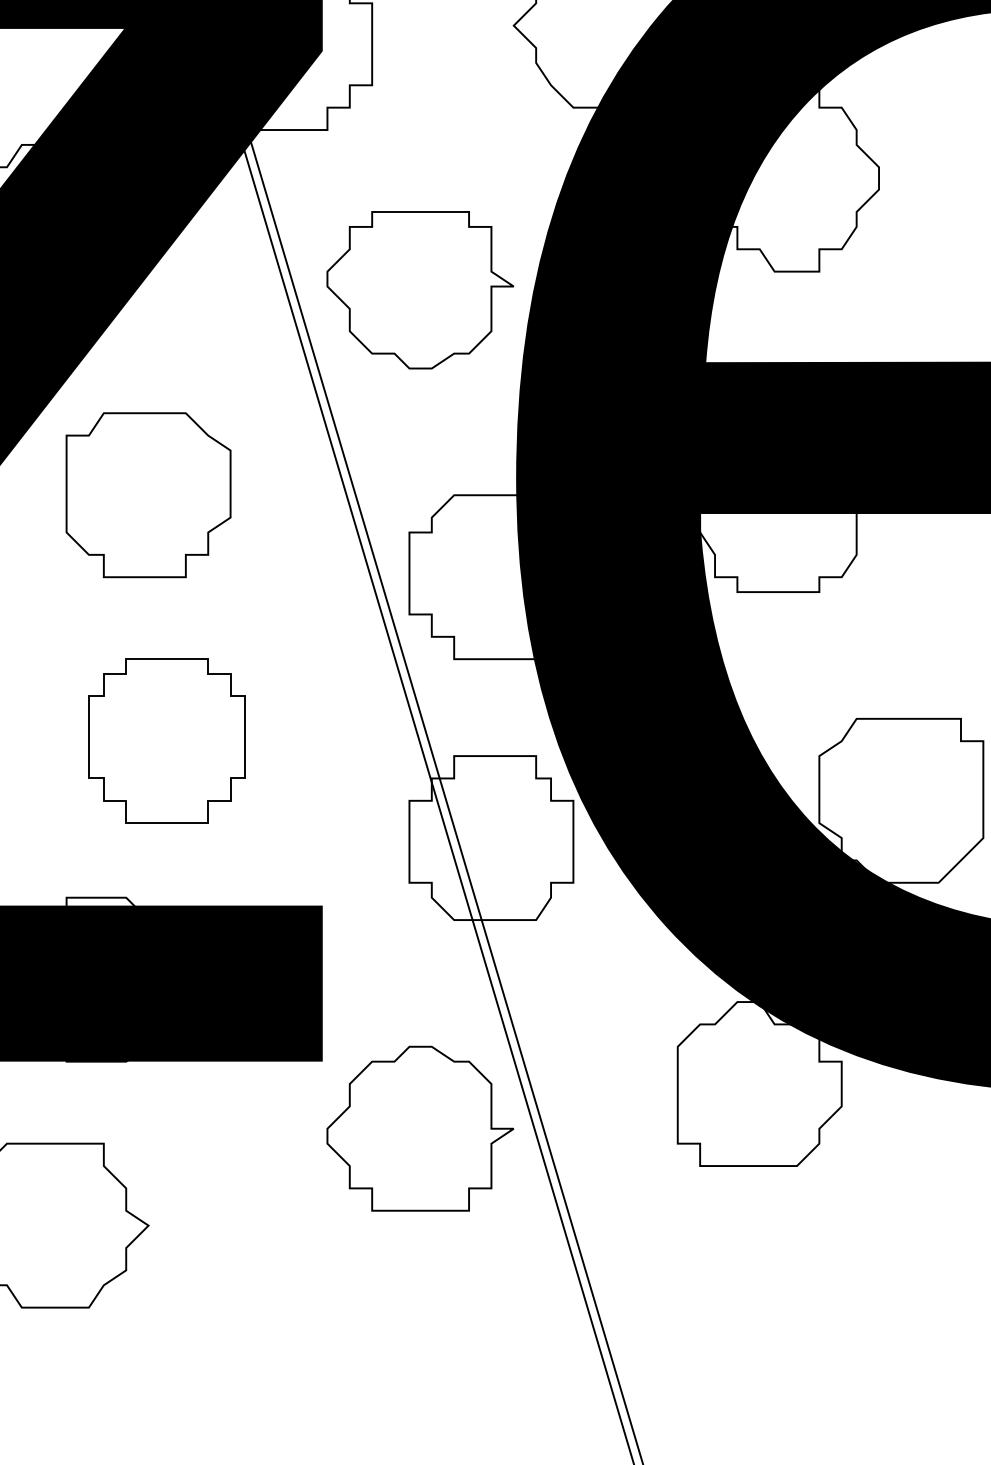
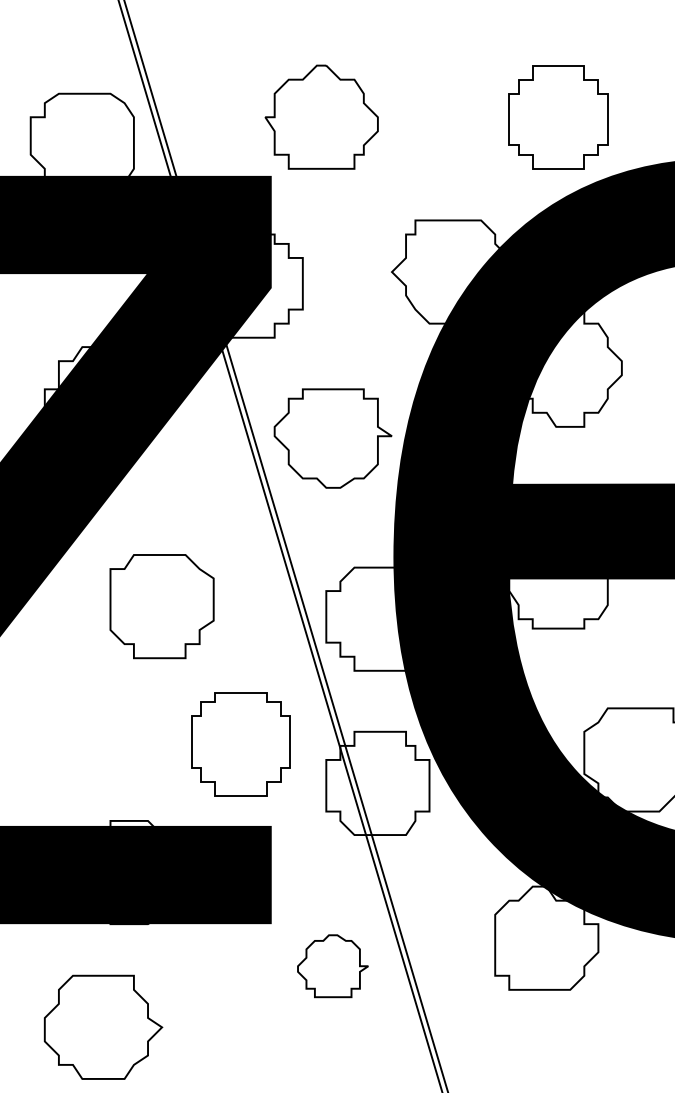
part: (147, 495) -> (161, 606), moved
part: (166, 741) -> (240, 744), moved
part: (419, 1127) -> (332, 965), size x0.6

